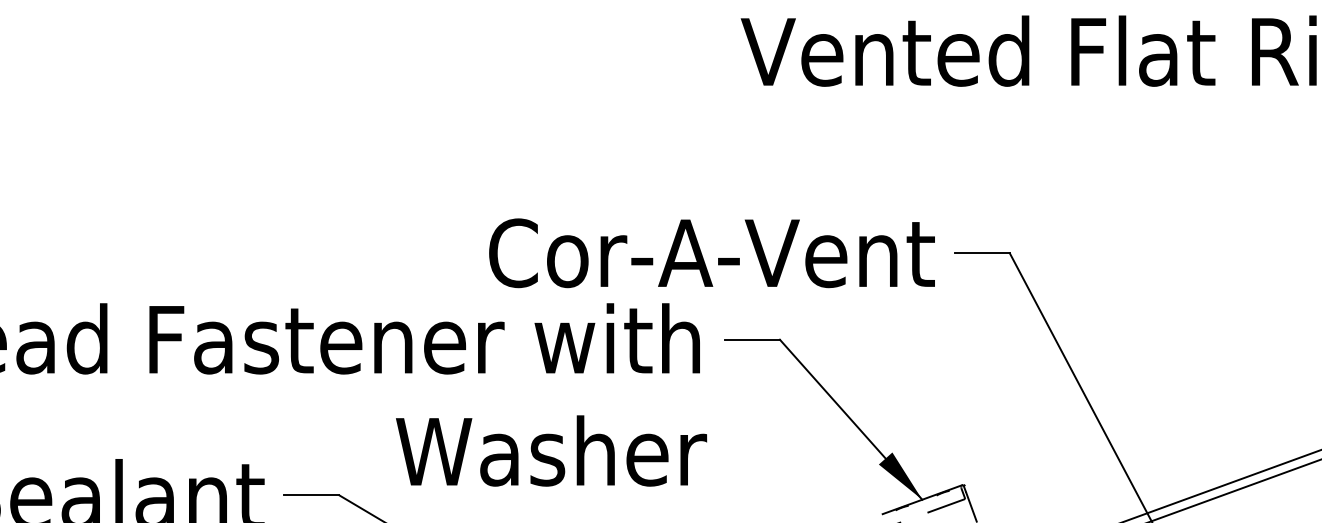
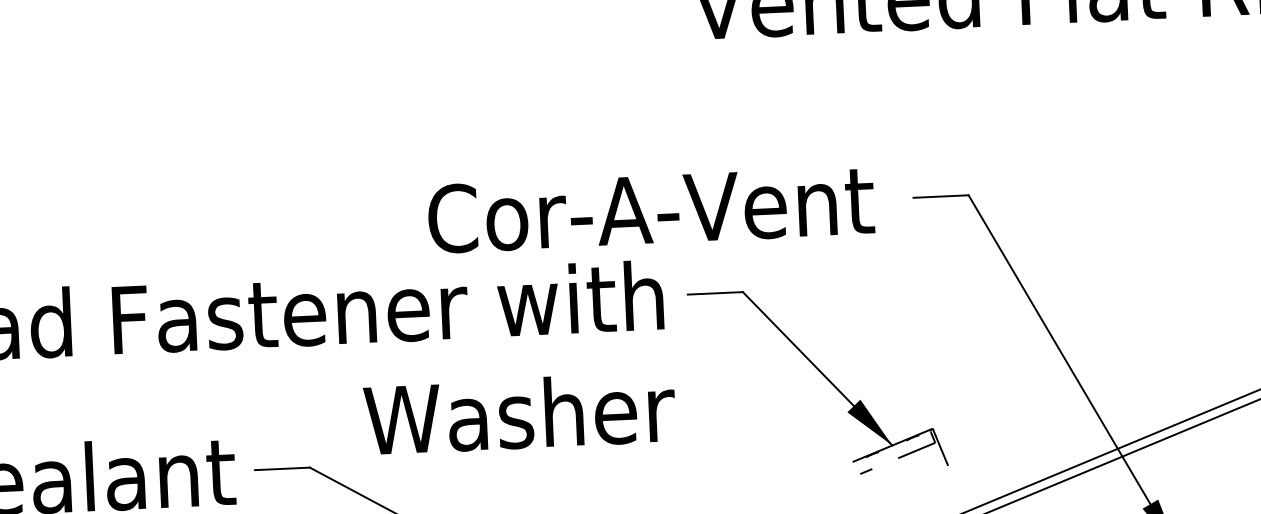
text: (711, 253) -> (650, 209), moved

